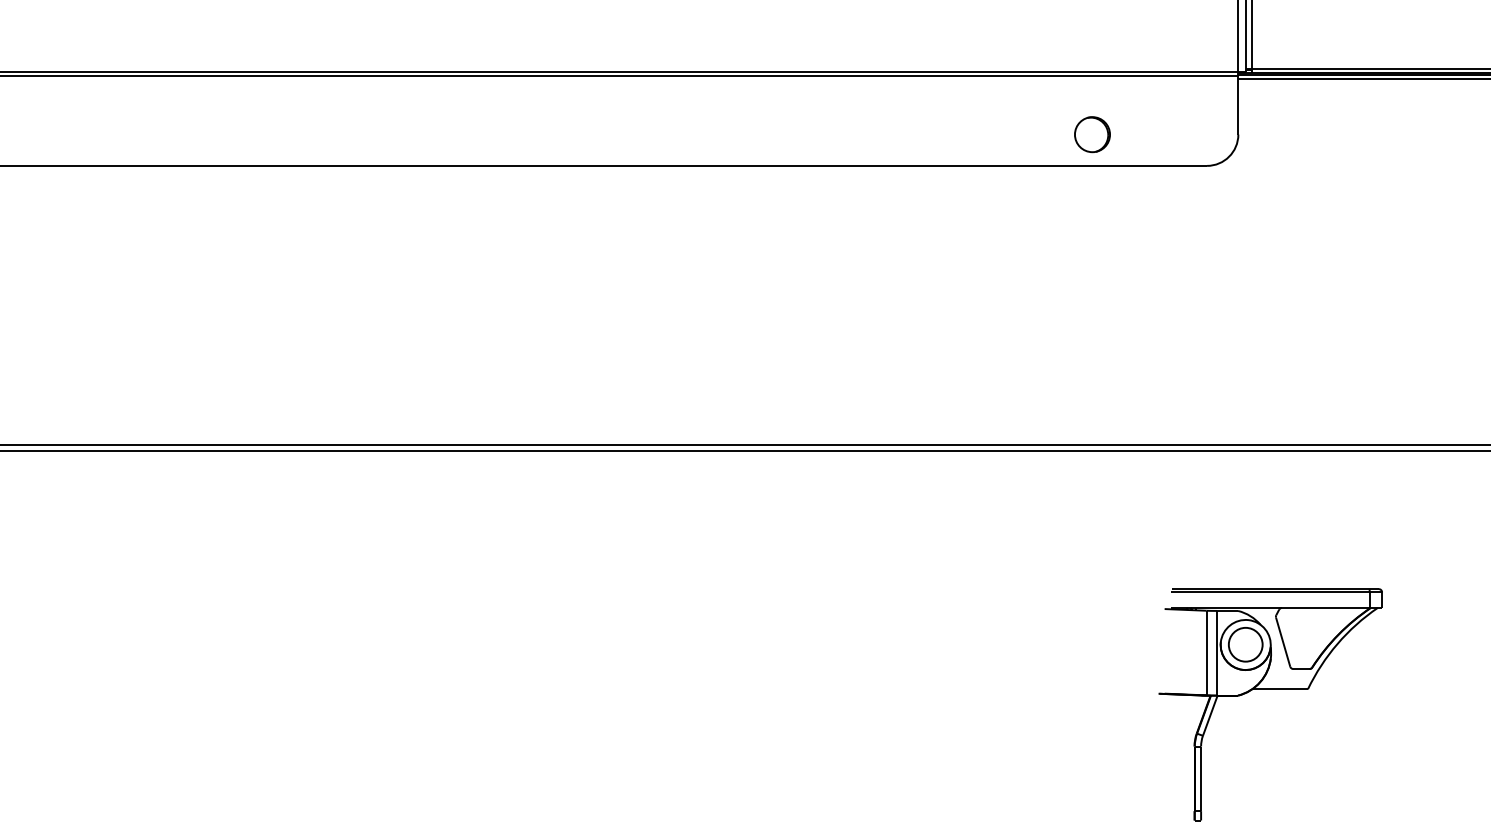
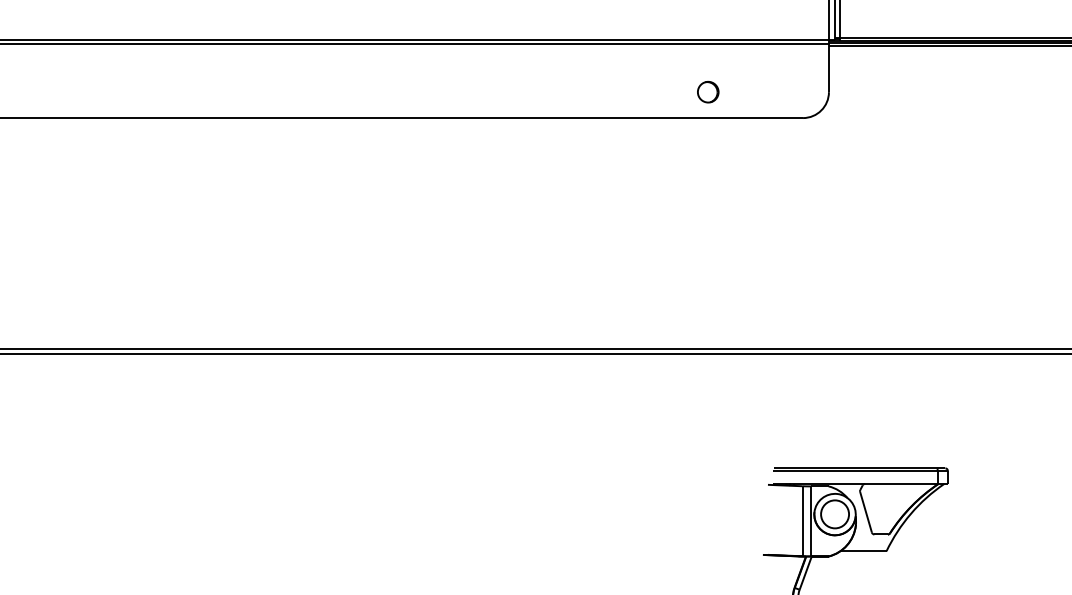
part: (1092, 134) -> (708, 92), size x0.71

